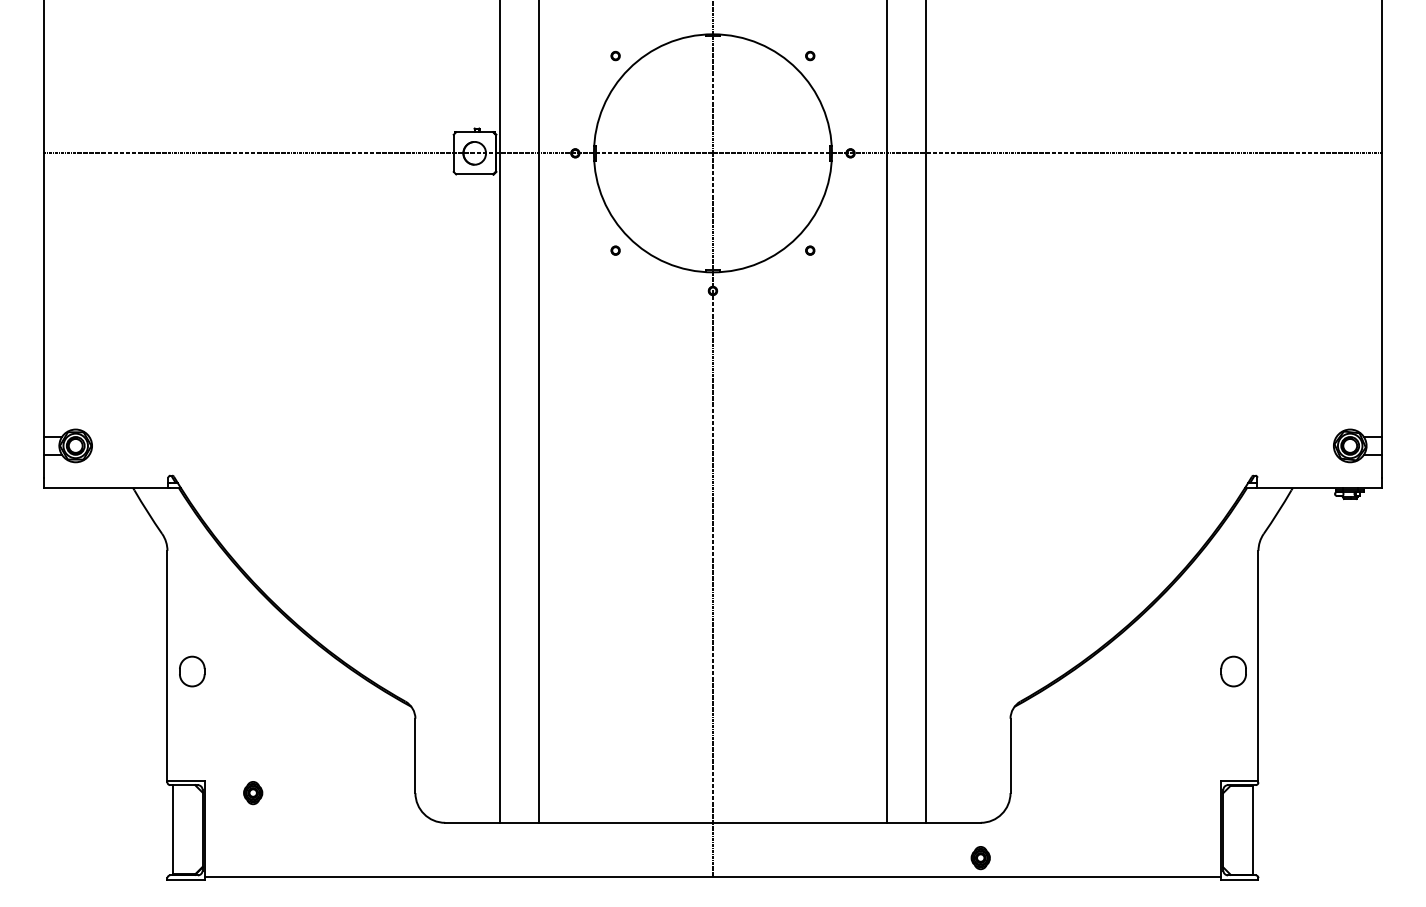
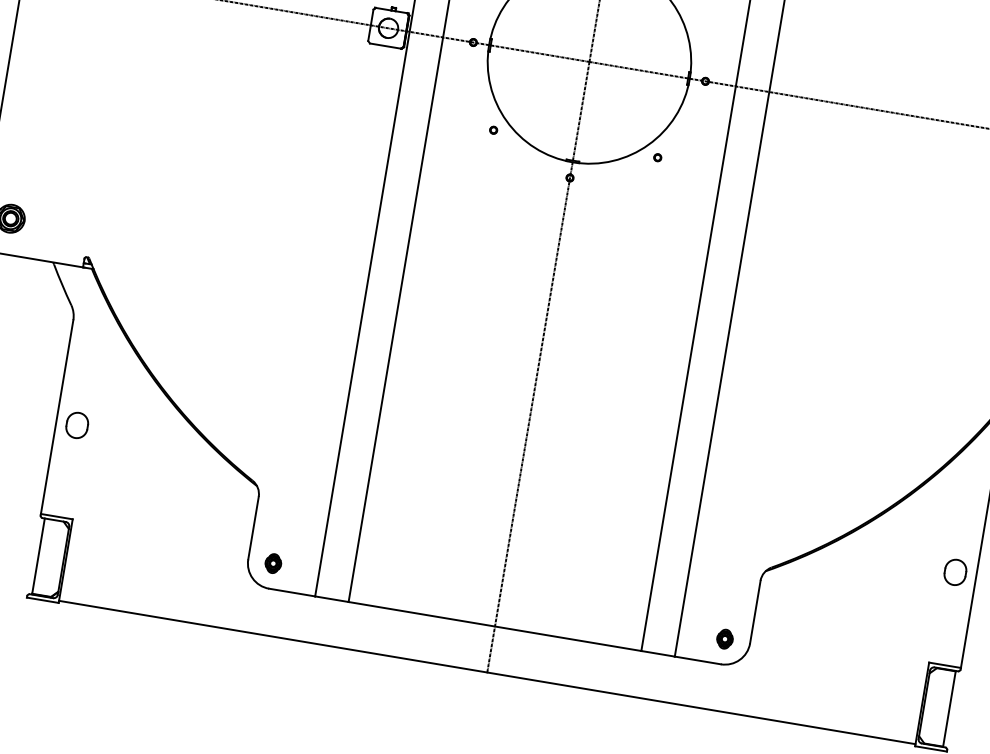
part: (253, 793) -> (273, 564), moved
part: (980, 858) -> (724, 639), moved

